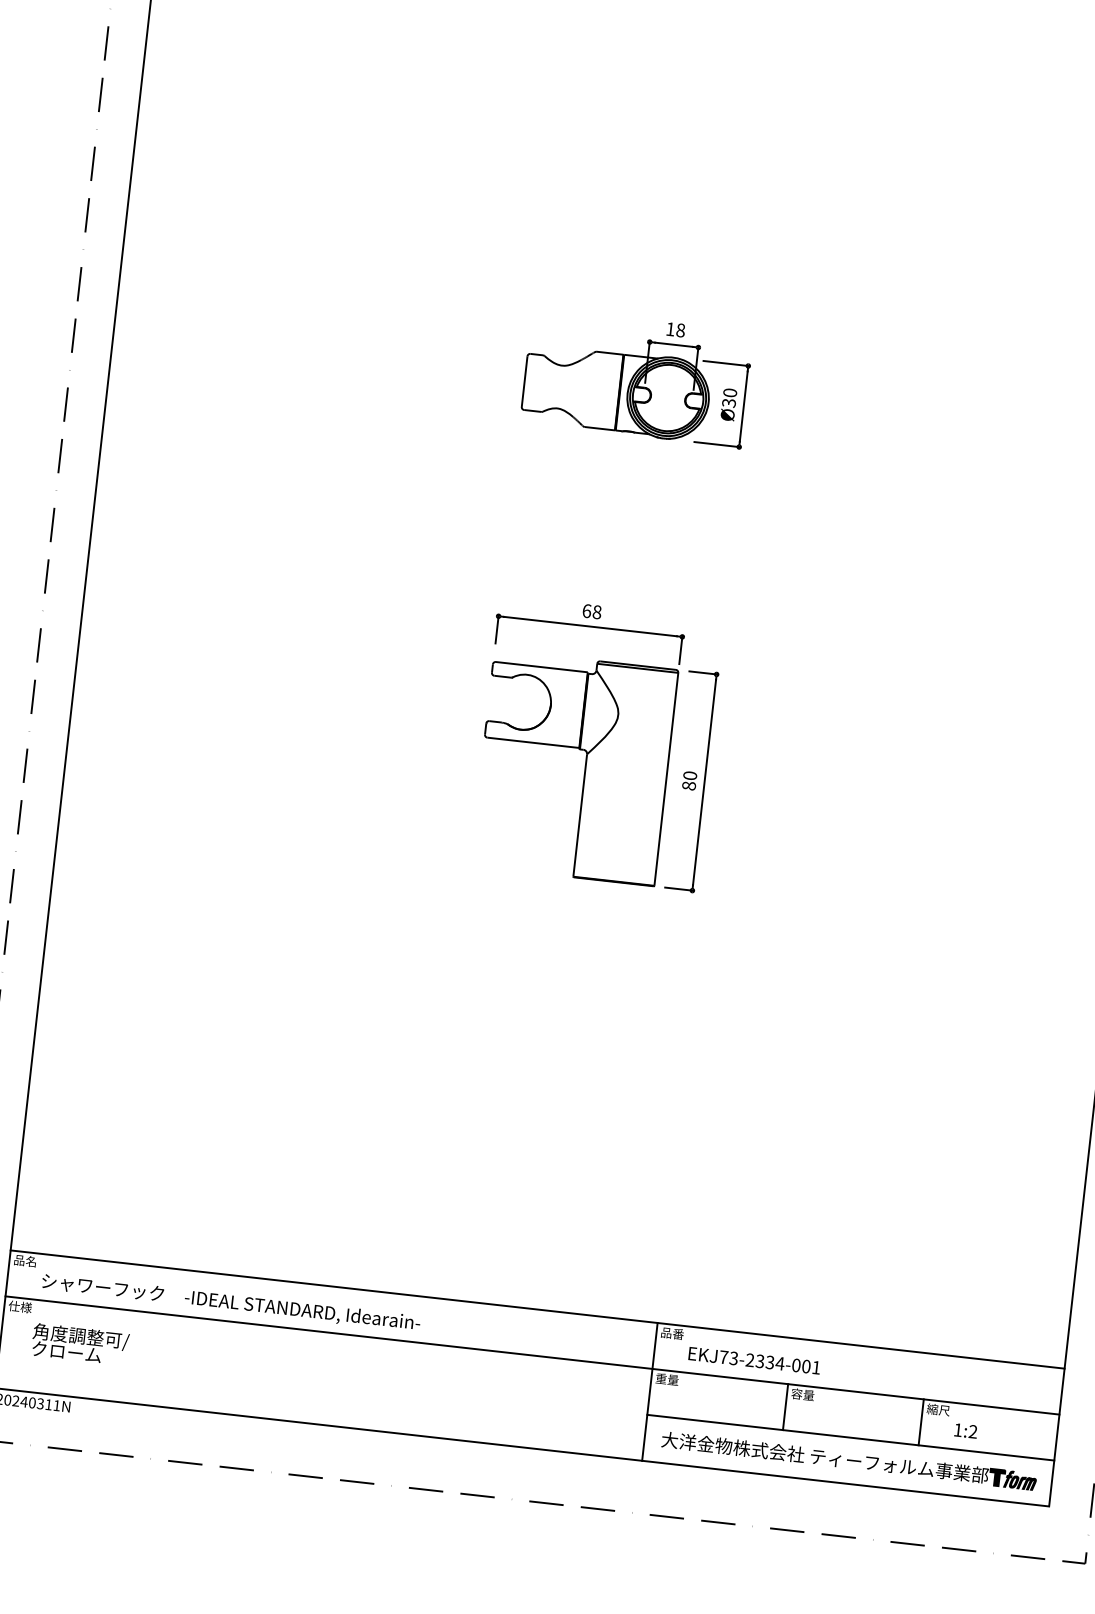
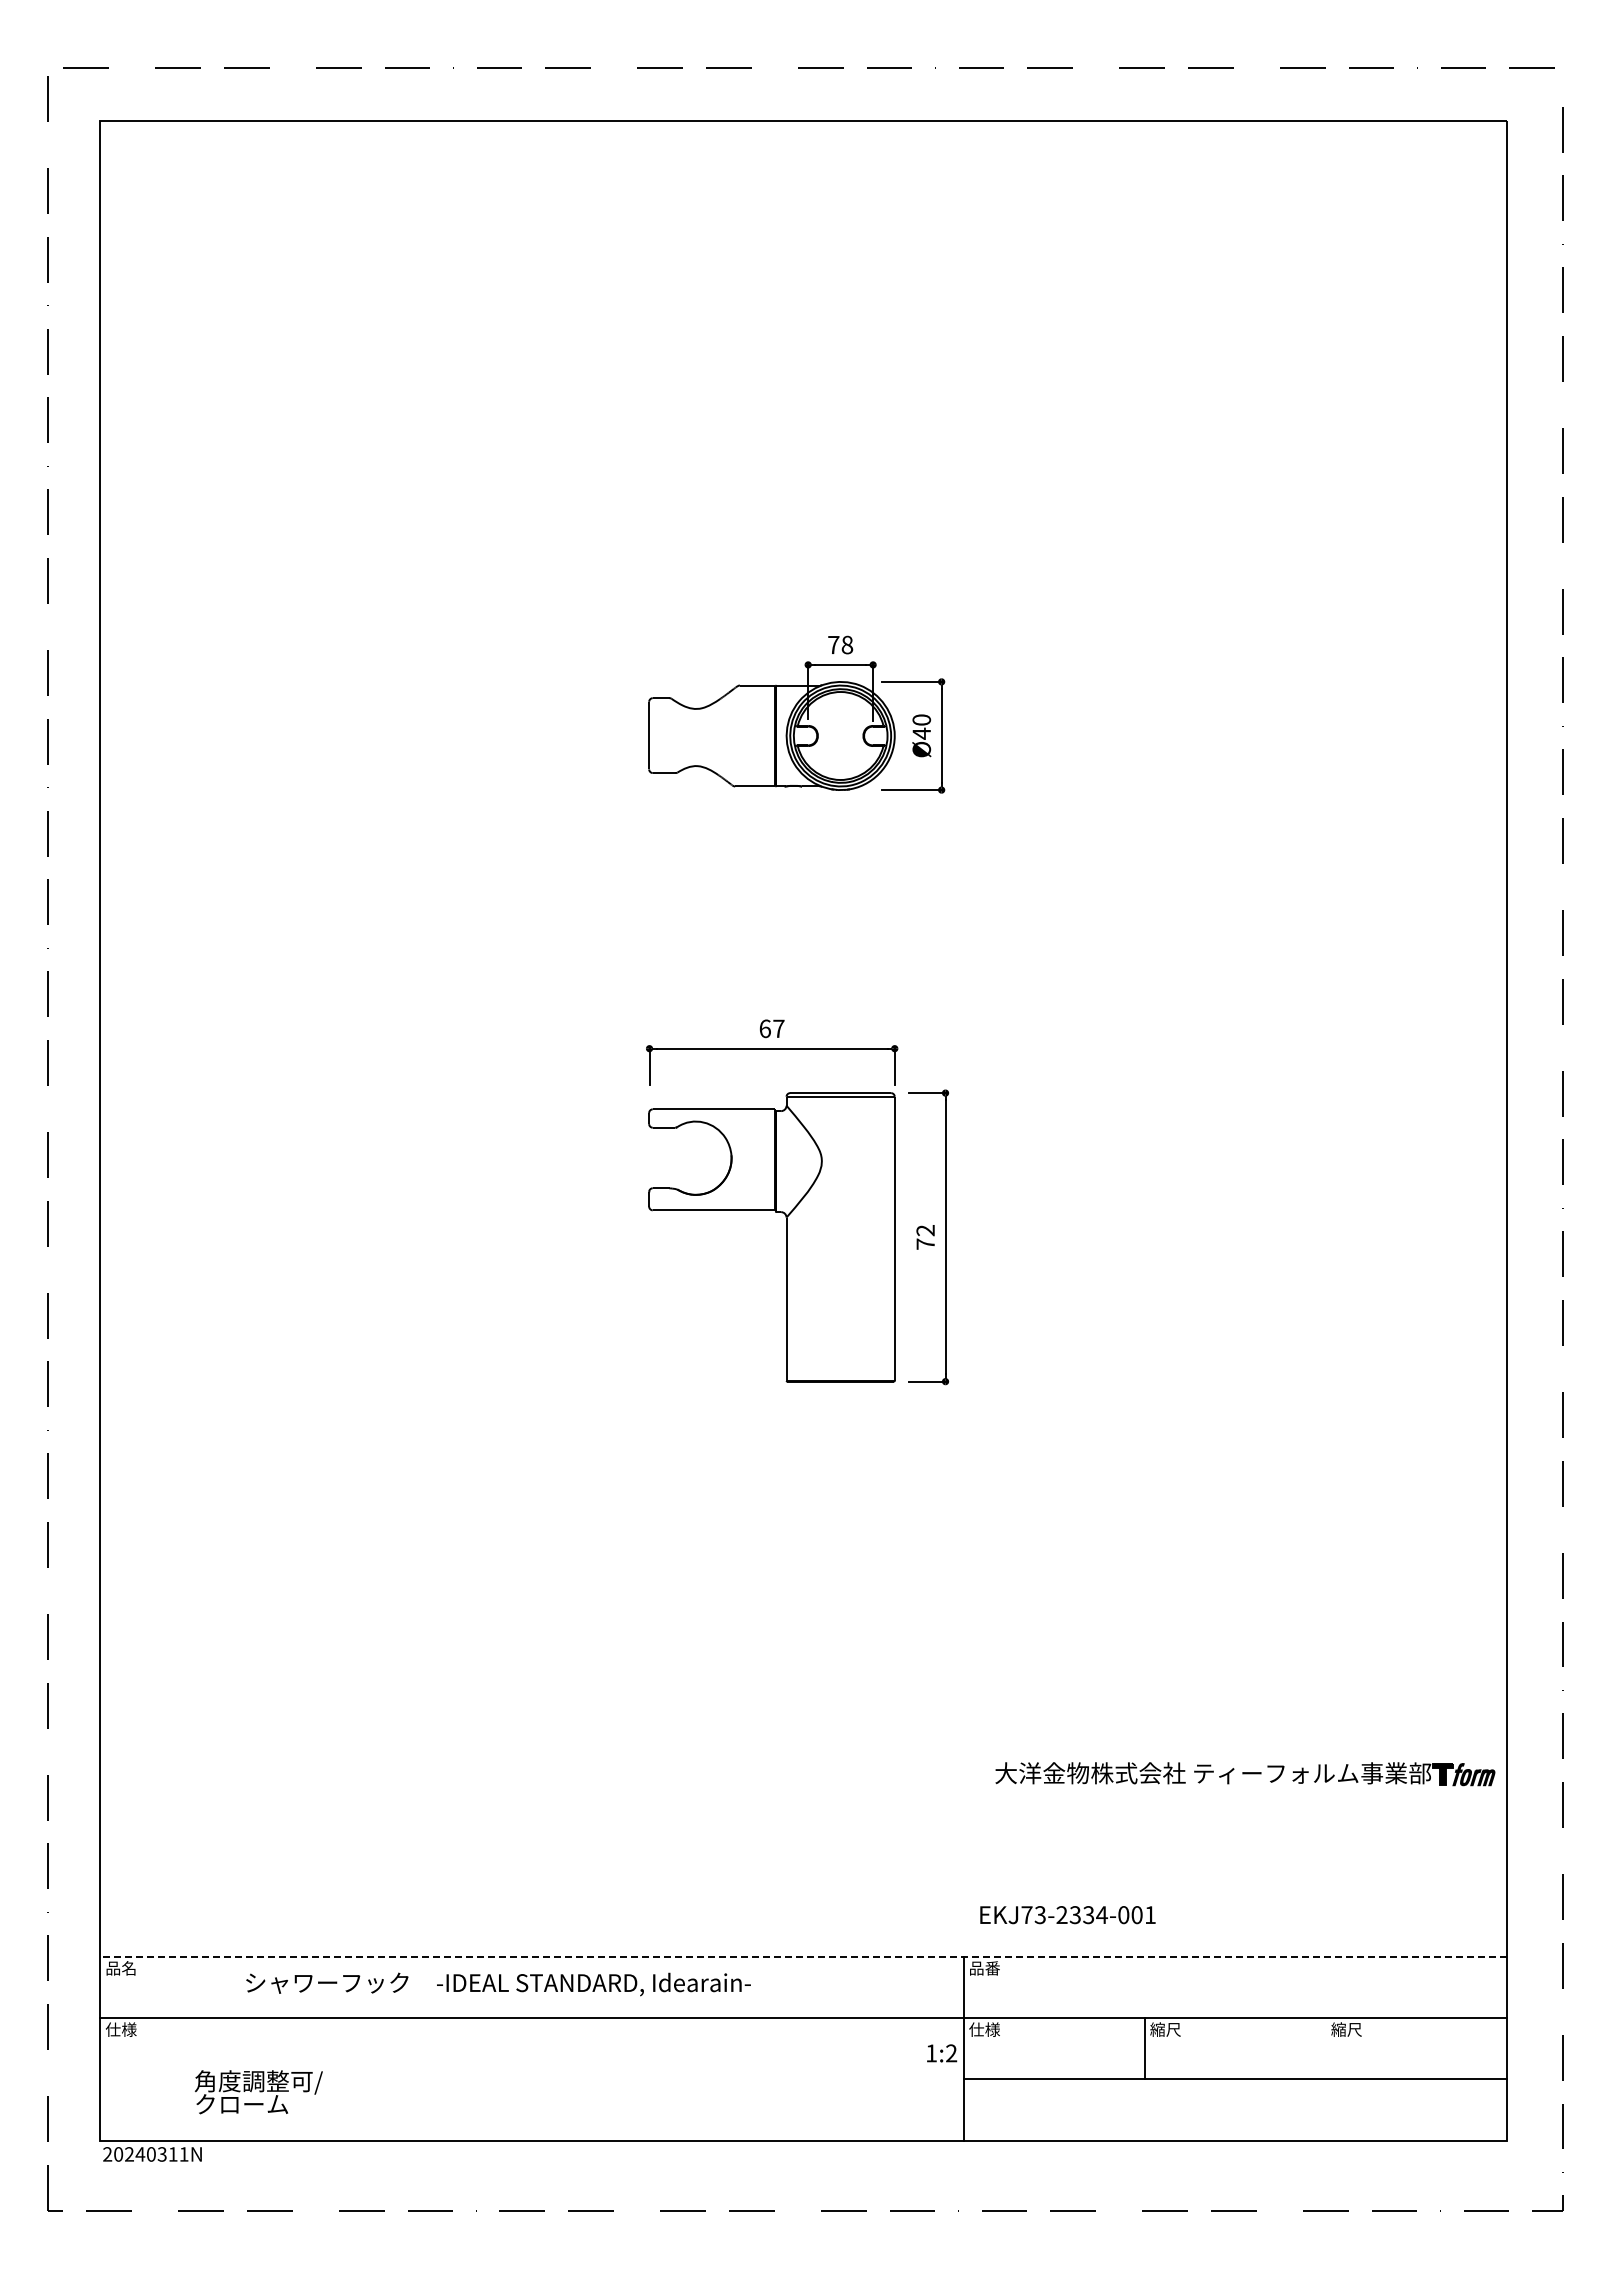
text: (670, 328) -> (833, 644), 18 -> 78
text: (728, 402) -> (921, 733), Ø30 -> Ø40
text: (596, 611) -> (778, 1028), 68 -> 67
text: (689, 780) -> (925, 1237), 80 -> 72
text: (231, 1303) -> (498, 1984), moved
line: (536, 1309) -> (802, 1956), solid -> dashed
text: (80, 1344) -> (258, 2092), moved
text: (754, 1361) -> (1067, 1915), moved
text: (667, 1379) -> (984, 2029), 重量 -> 仕様
text: (802, 1394) -> (1165, 2029), 容量 -> 縮尺
line: (921, 1422) -> (1325, 2048), removed
text: (966, 1431) -> (942, 2053), moved
part: (849, 1461) -> (1245, 1774), moved

